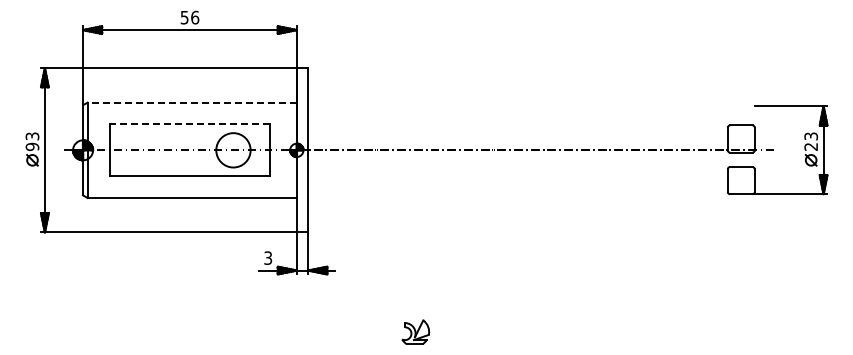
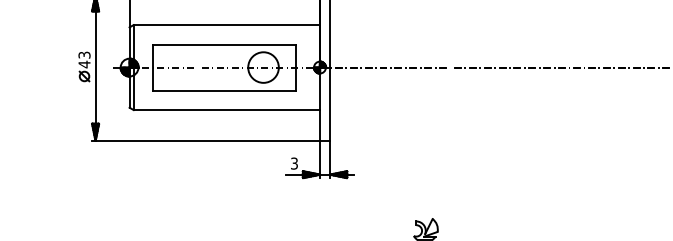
line: (192, 102) -> (227, 24), dashed -> solid
line: (189, 124) -> (224, 44), dashed -> solid
text: (32, 146) -> (84, 64), 93 -> 43

